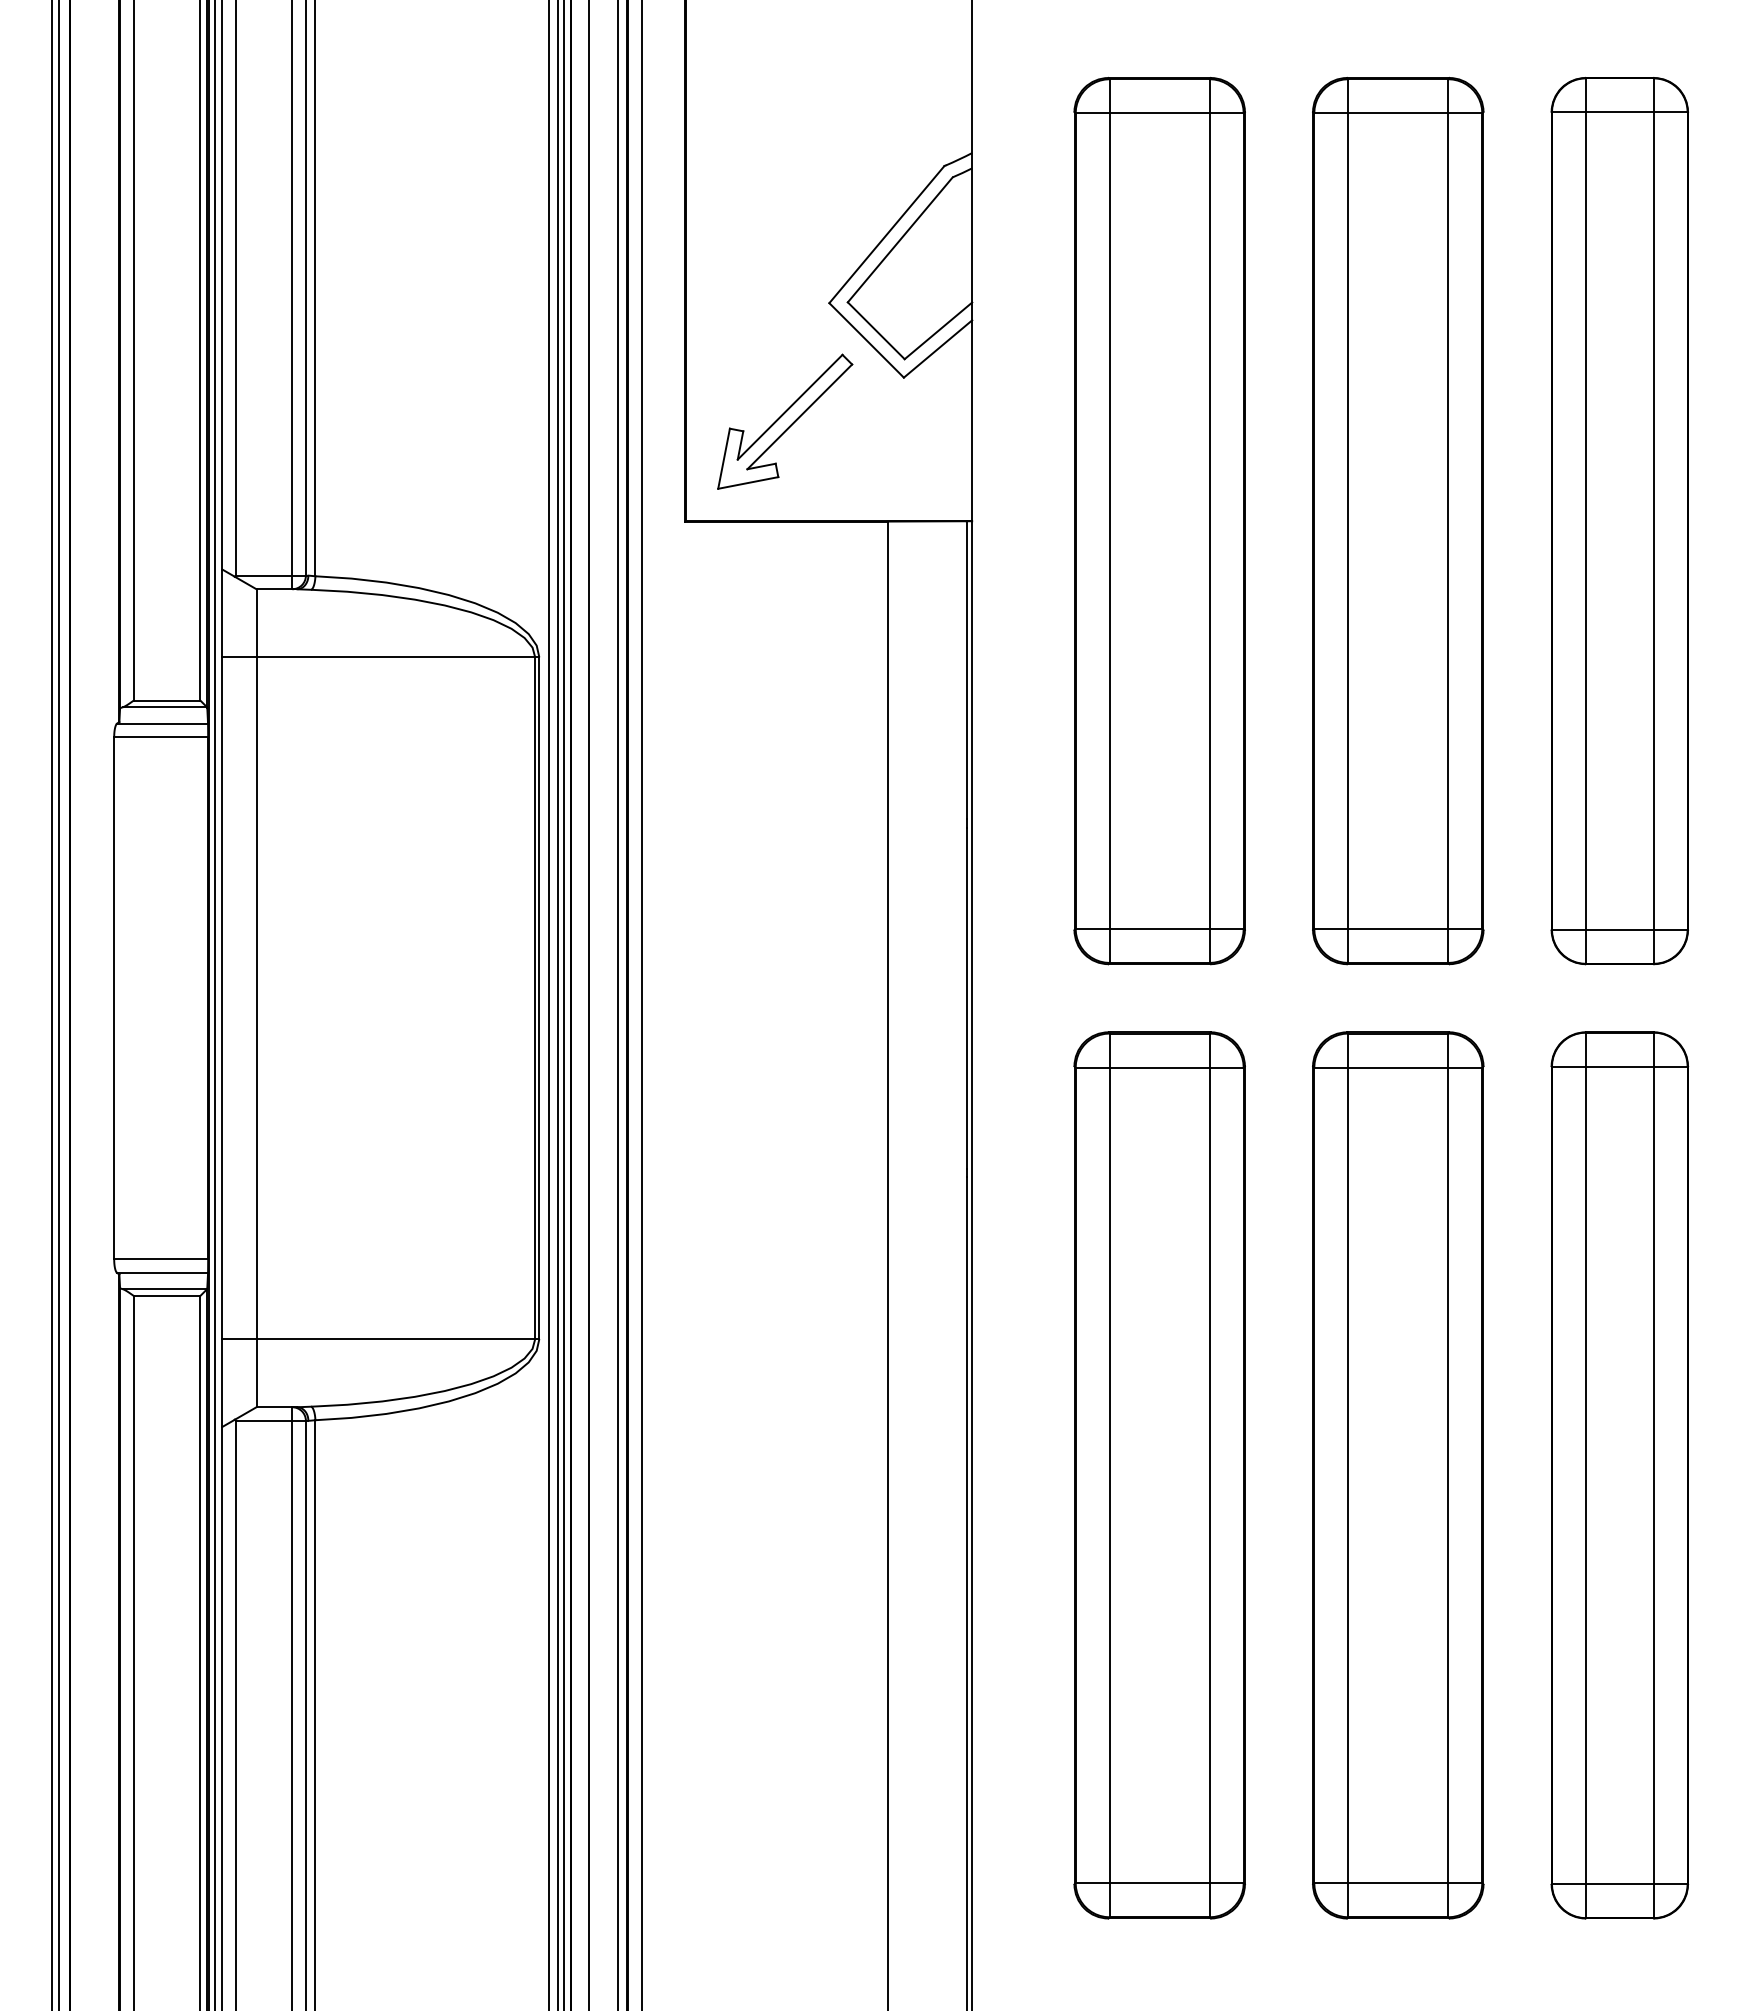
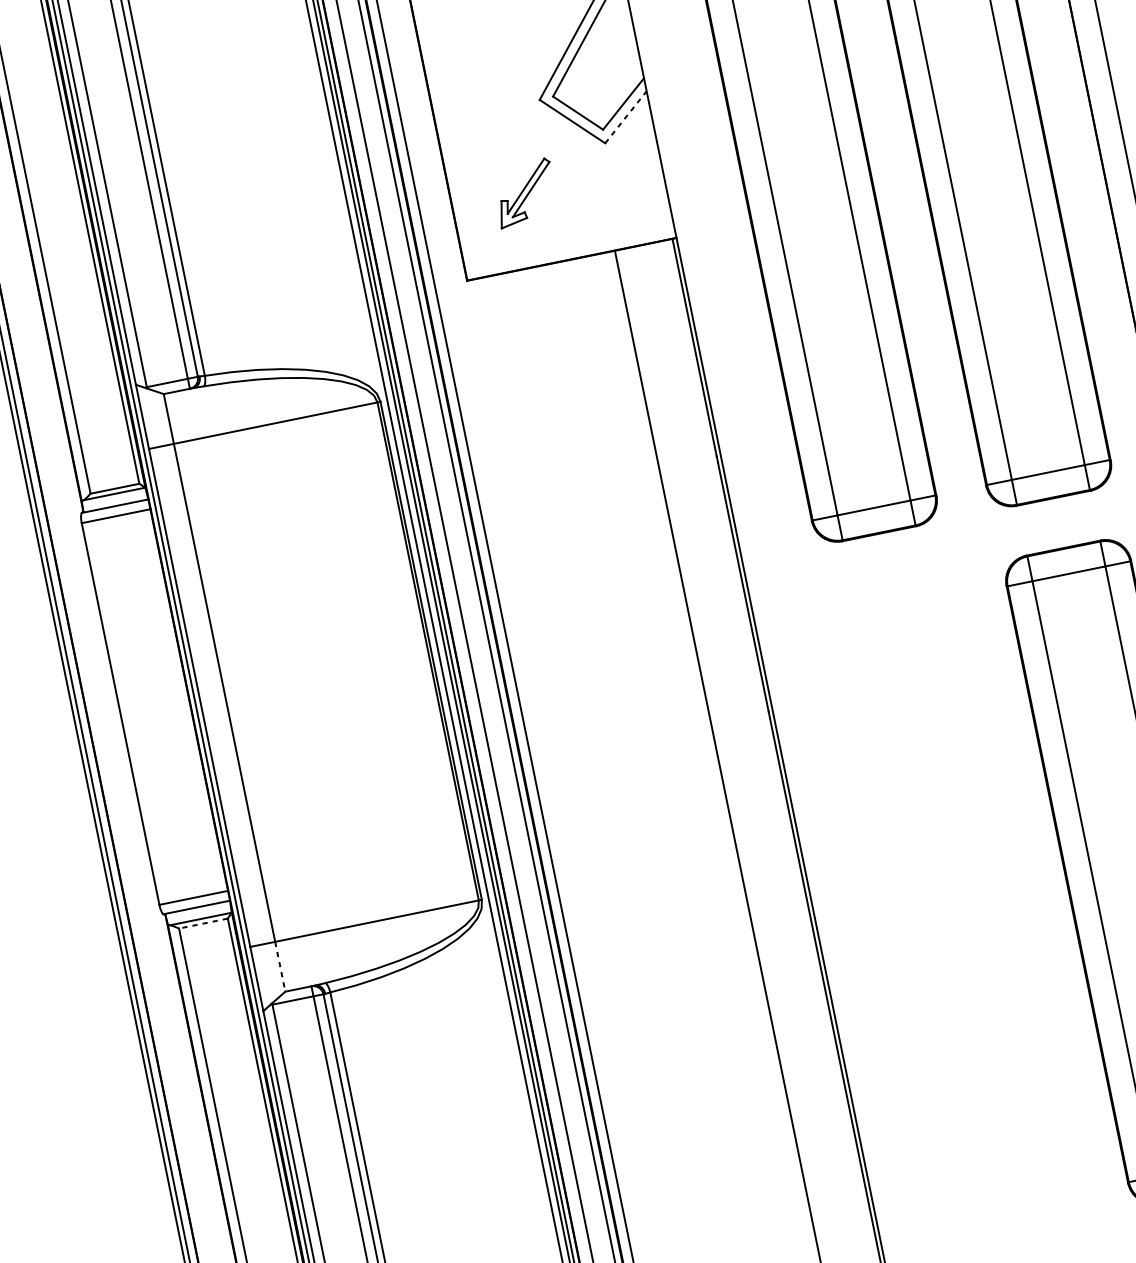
line: (938, 348) -> (626, 116), solid -> dashed
part: (785, 421) -> (525, 192), size x0.6
line: (166, 1295) -> (202, 923), solid -> dashed
line: (256, 1373) -> (280, 967), solid -> dashed
part: (1159, 1475) -> (955, 907), removed

